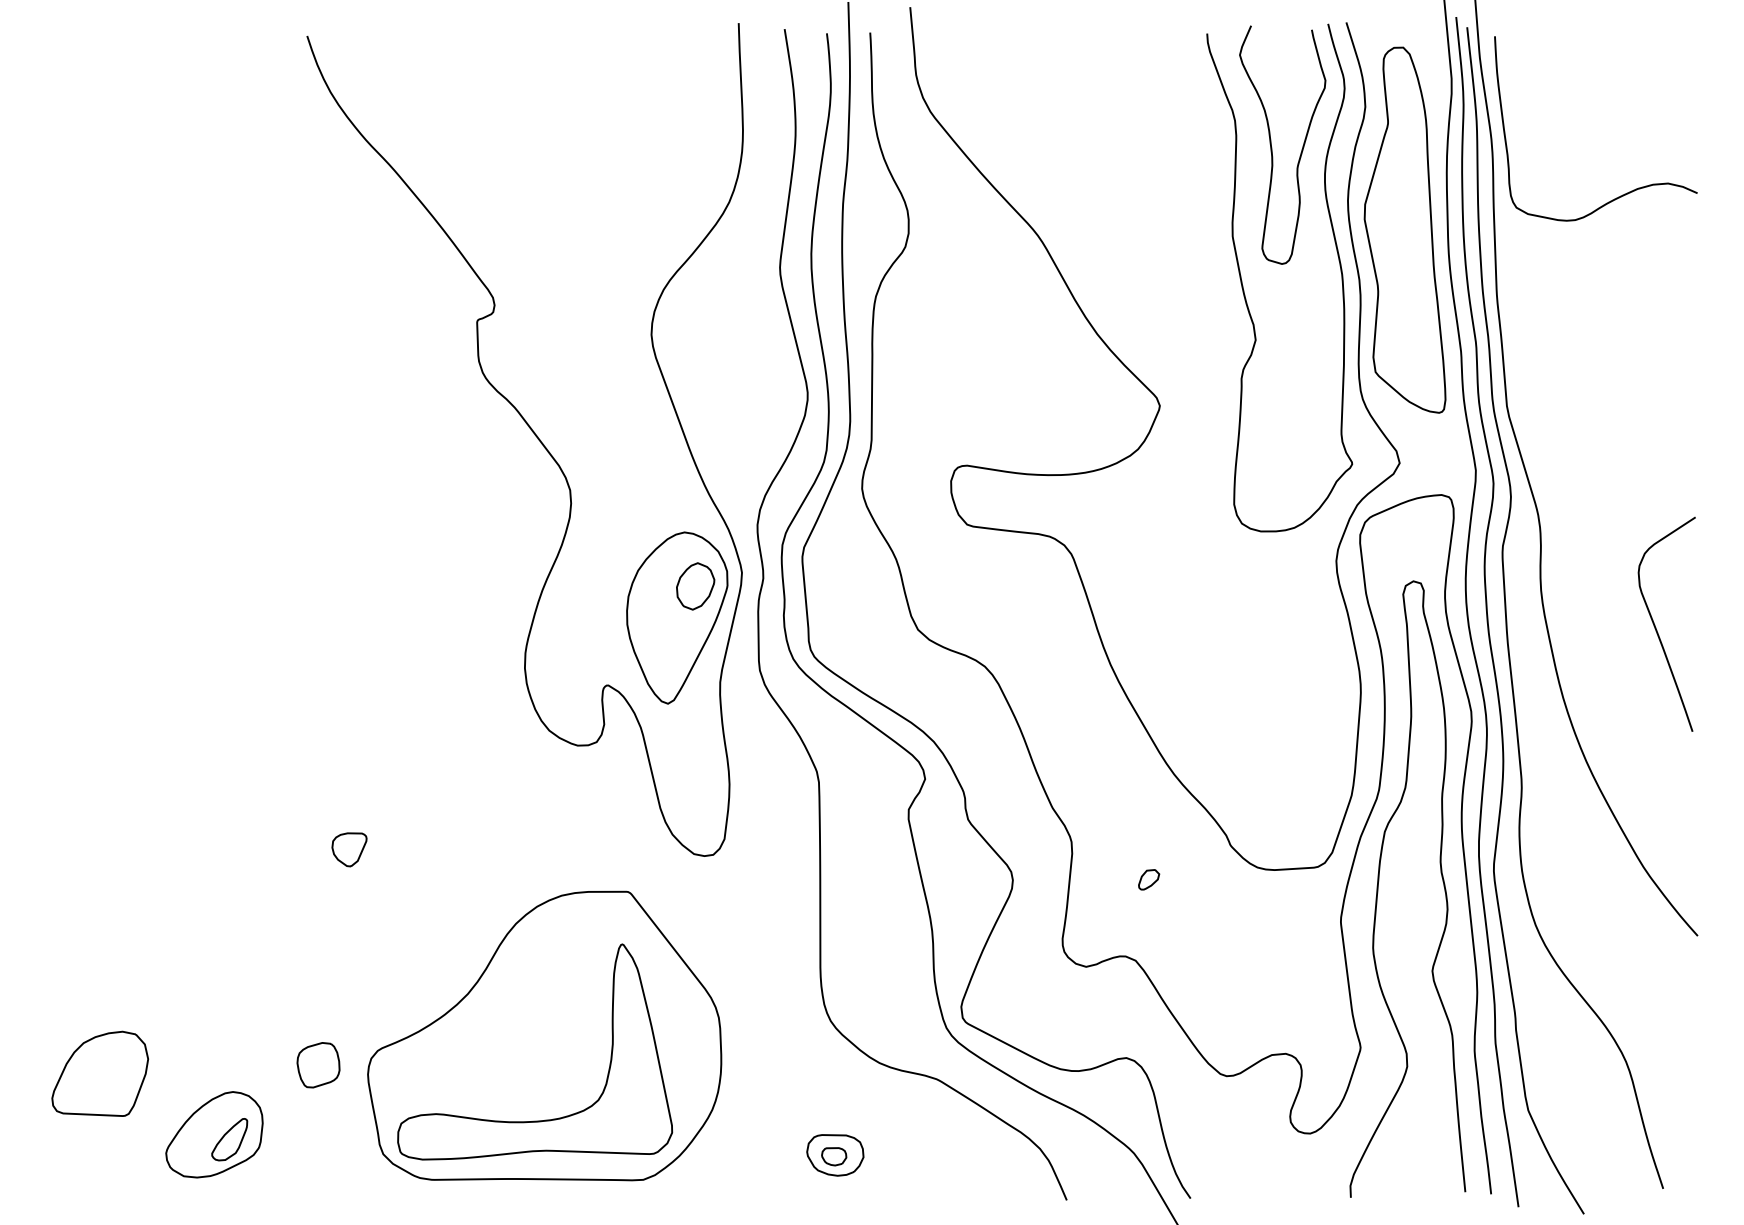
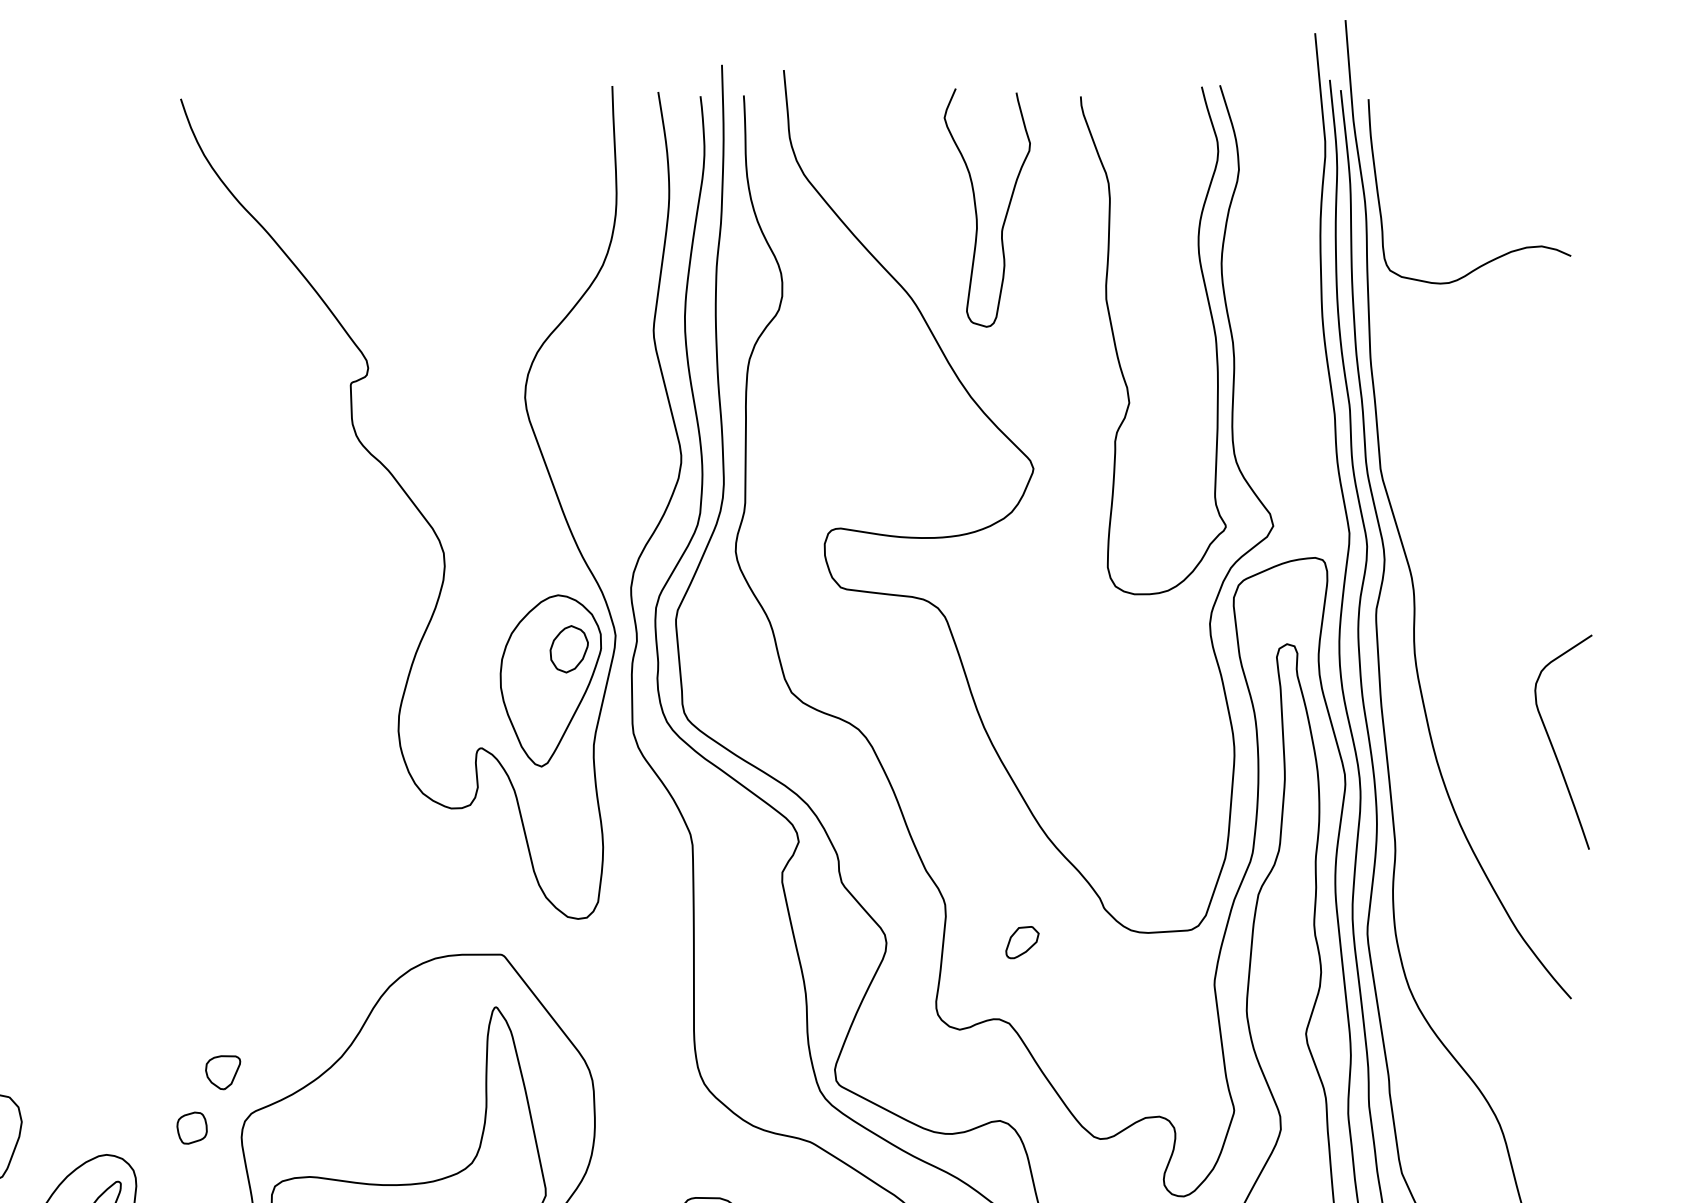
curve: (1272, 147) -> (977, 210), moved
part: (1404, 229) -> (1278, 292), removed
curve: (1656, 627) -> (1553, 745), moved
part: (349, 849) -> (223, 1072), moved
part: (1149, 879) -> (1023, 942), size x1.6
part: (318, 1065) -> (192, 1128), size x0.7

